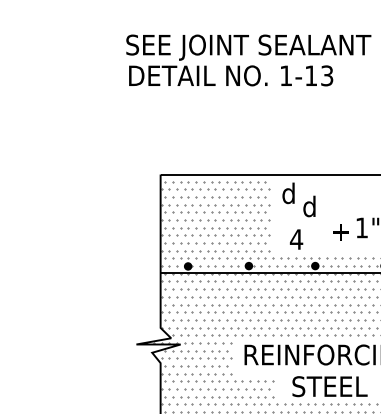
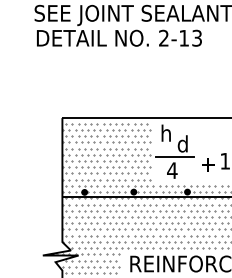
text: (285, 75) -> (163, 37), 1-13 -> 2-13
text: (288, 193) -> (165, 133), d -> h
line: (299, 222) -> (174, 156), added

